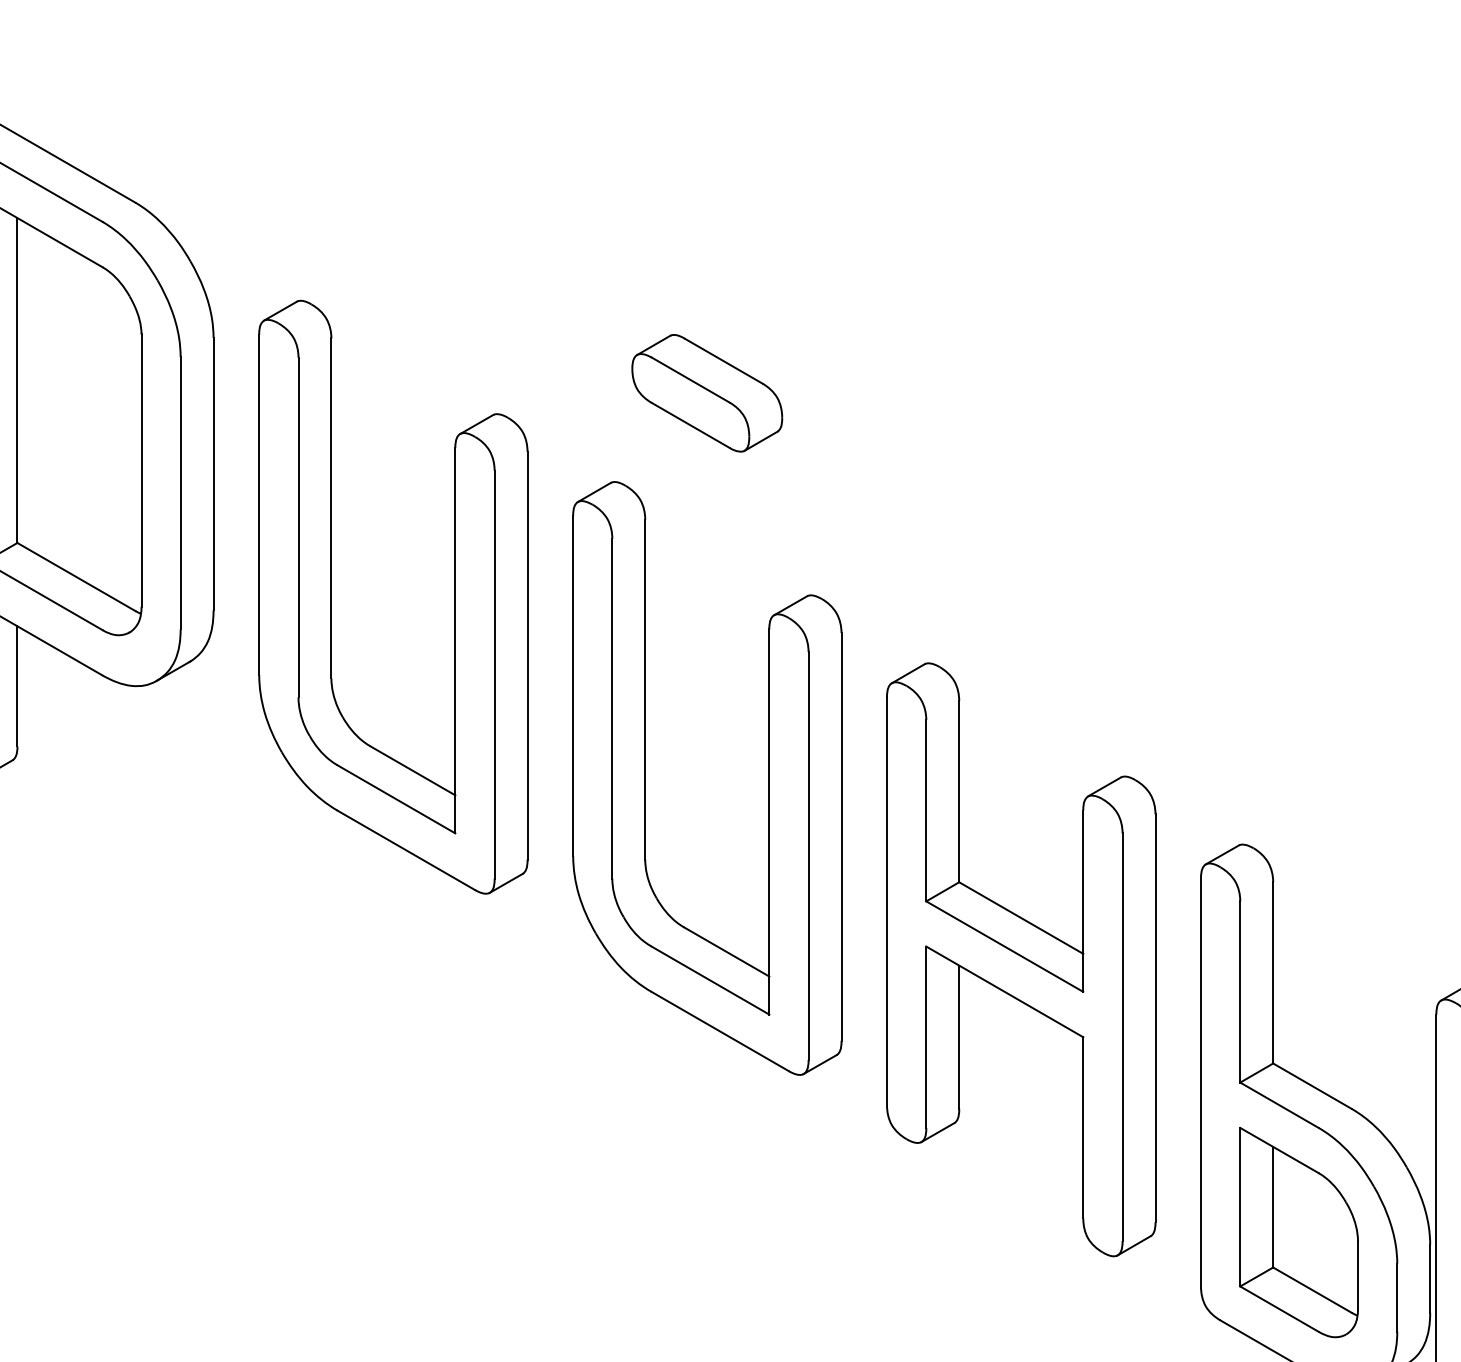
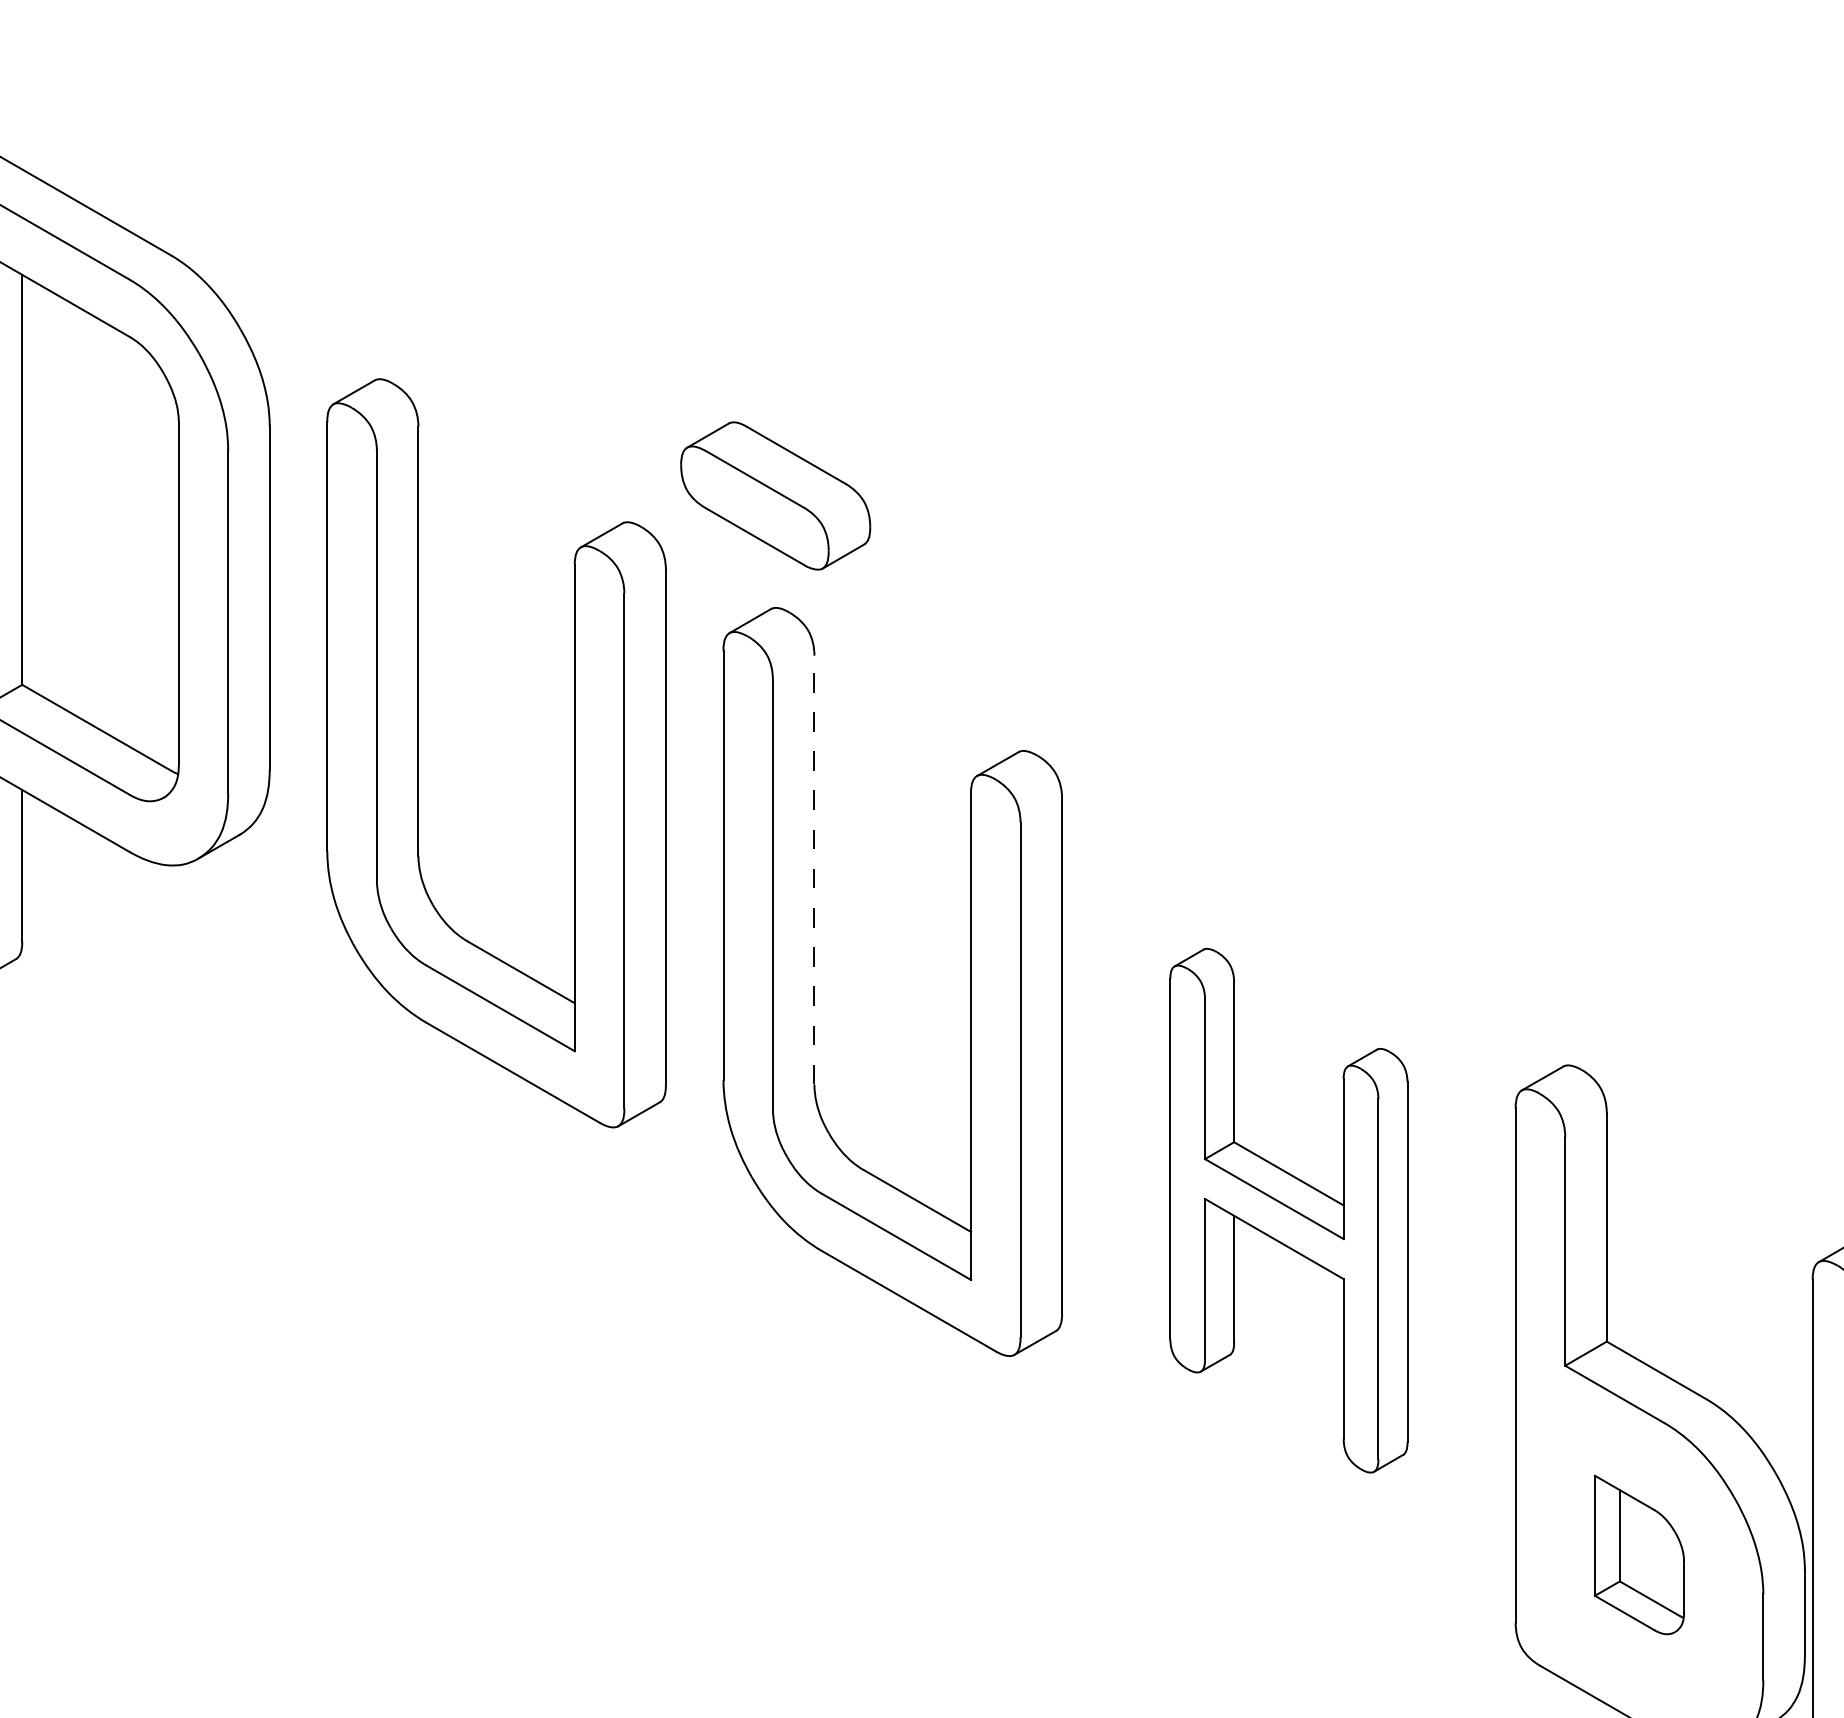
part: (707, 392) -> (775, 495), moved
line: (645, 689) -> (814, 869), solid -> dashed
part: (1020, 959) -> (1288, 1210), size x0.7
part: (1299, 1232) -> (1639, 1554), size x0.6

